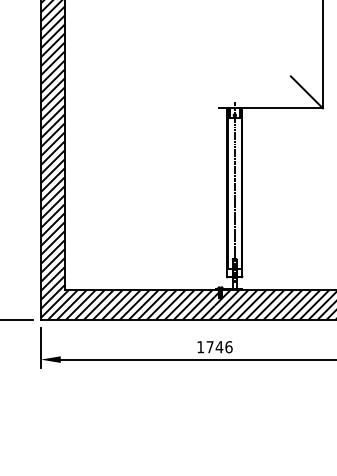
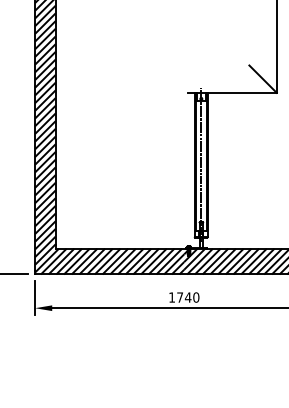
text: (229, 347) -> (196, 297), 1746 -> 1740

